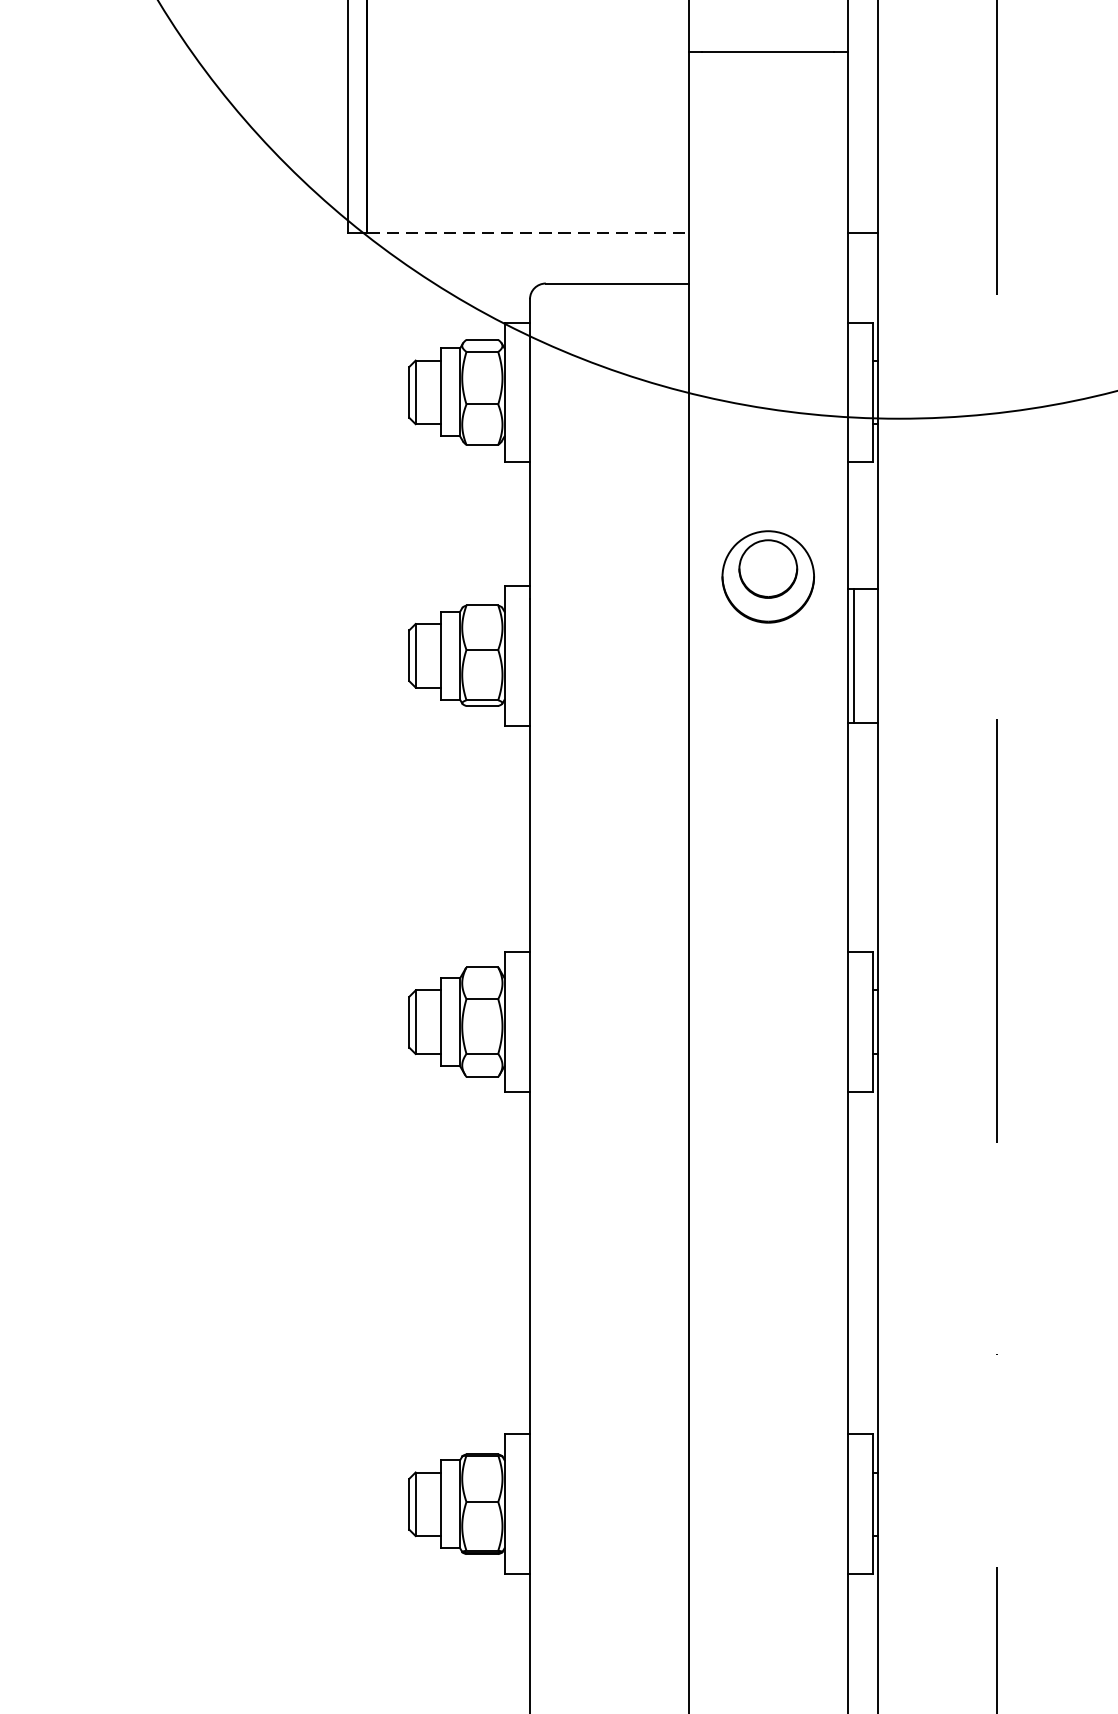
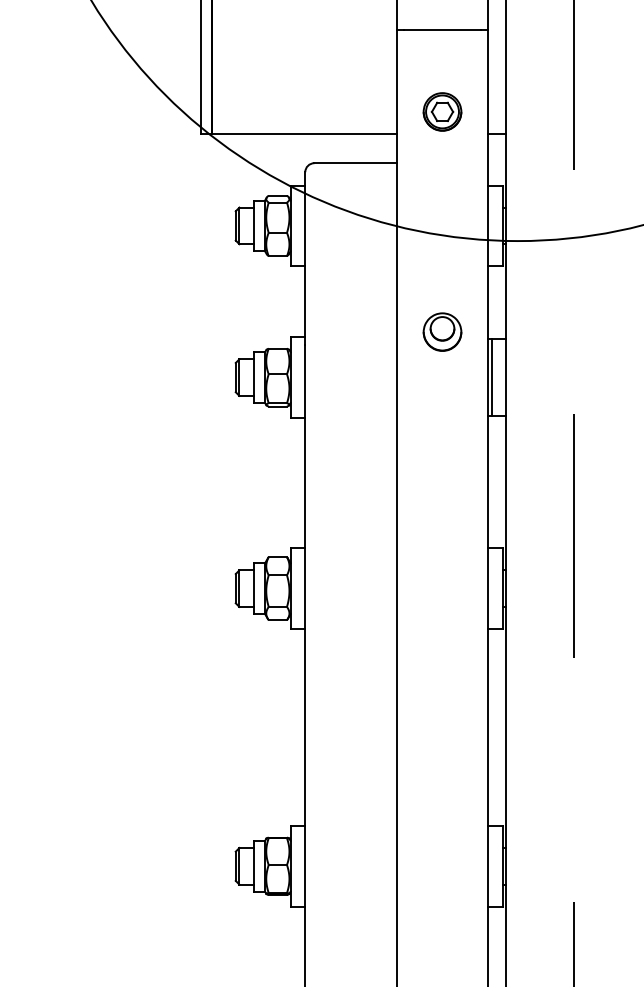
part: (768, 193) -> (442, 111), added
line: (528, 231) -> (304, 133), dashed -> solid
part: (768, 575) -> (442, 331), size x0.71

